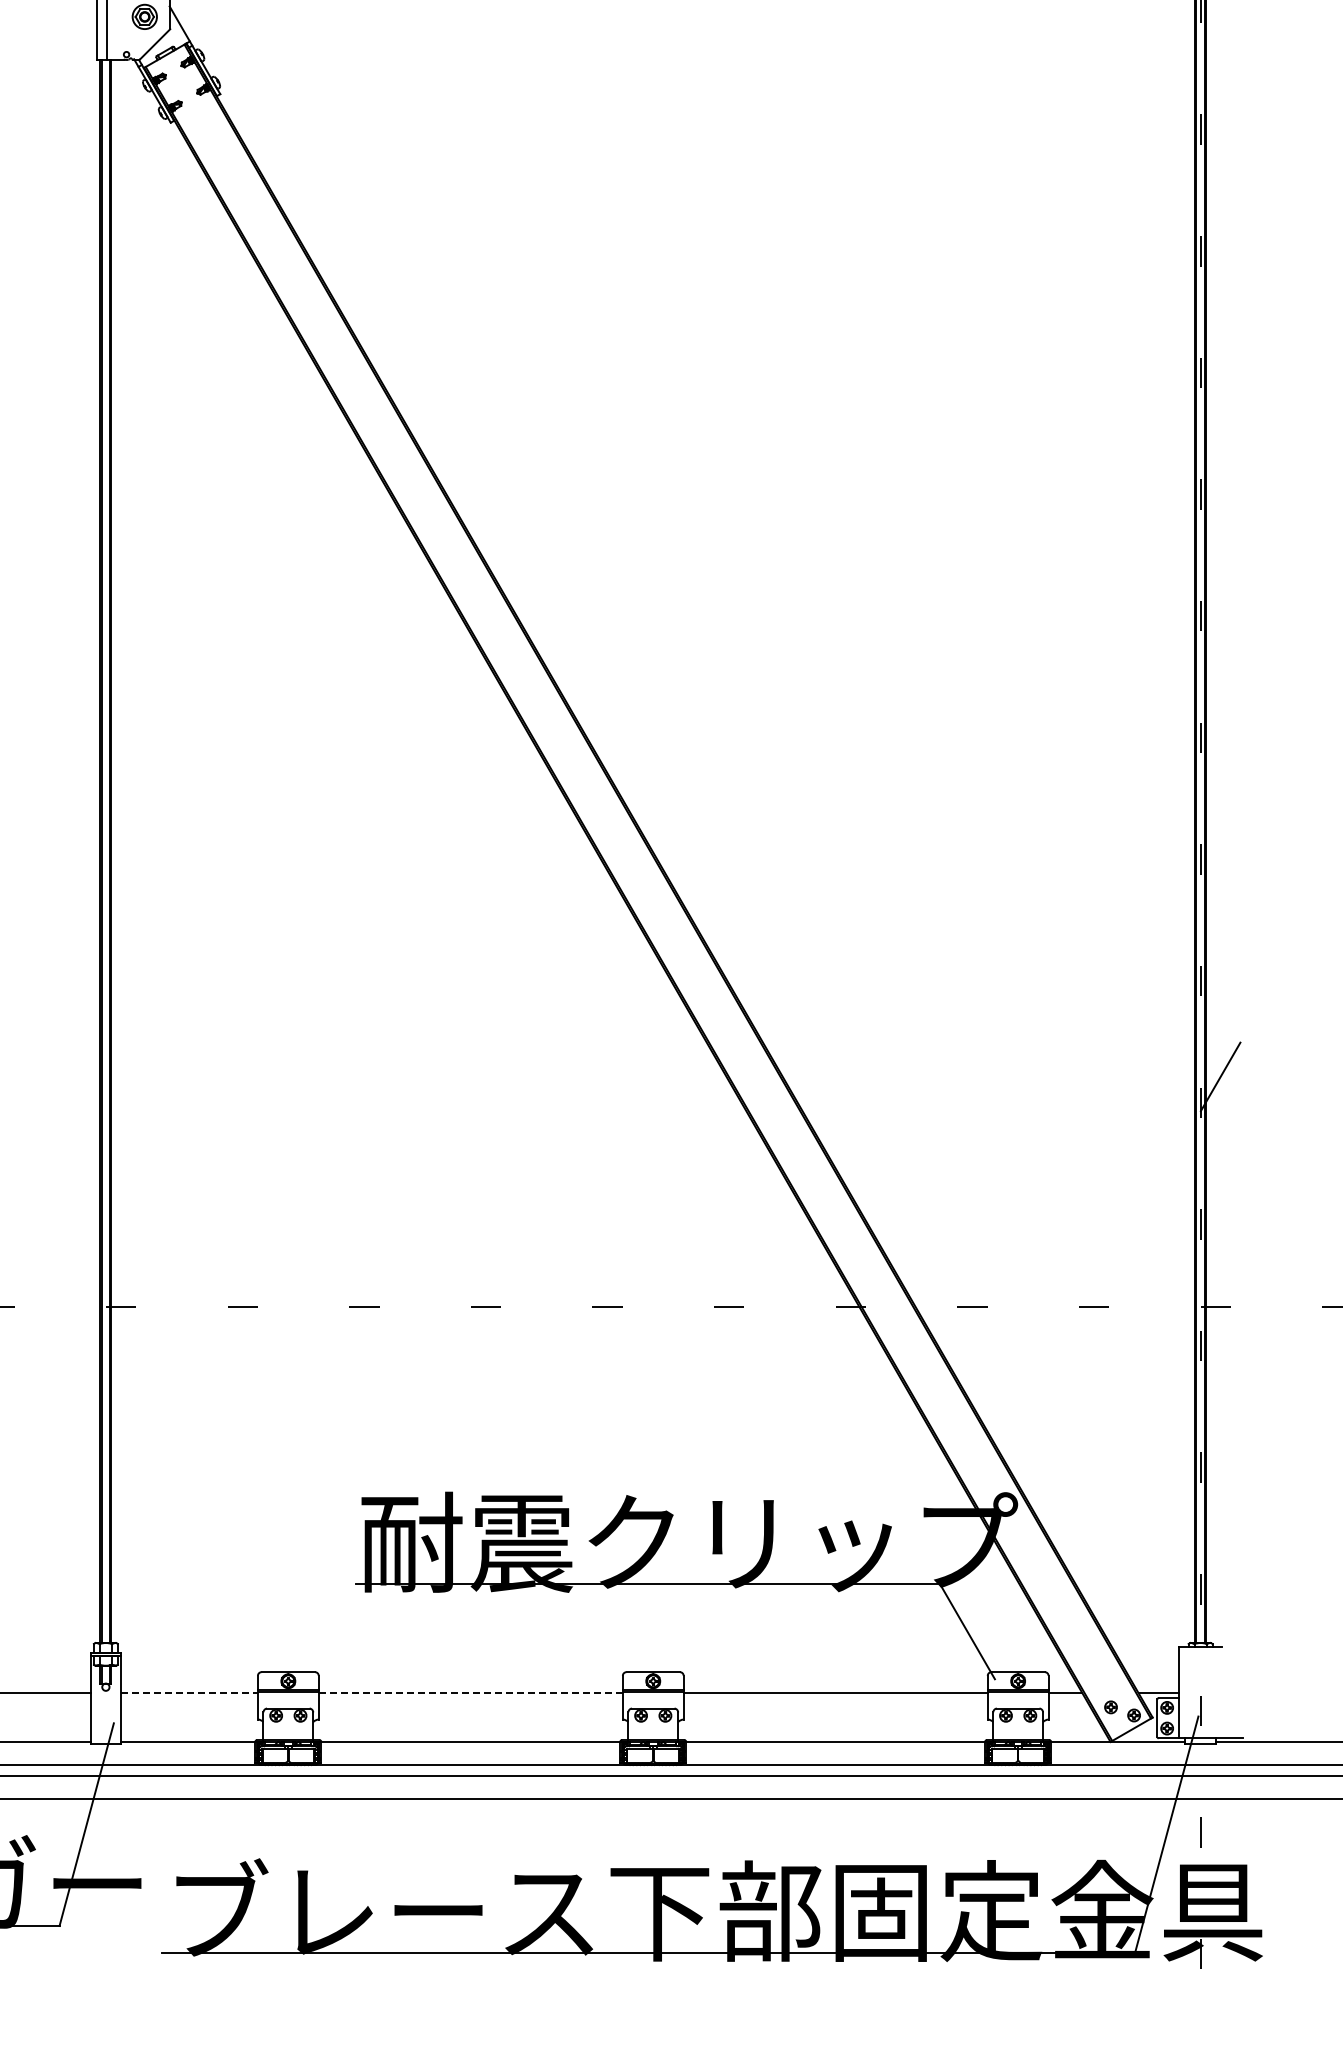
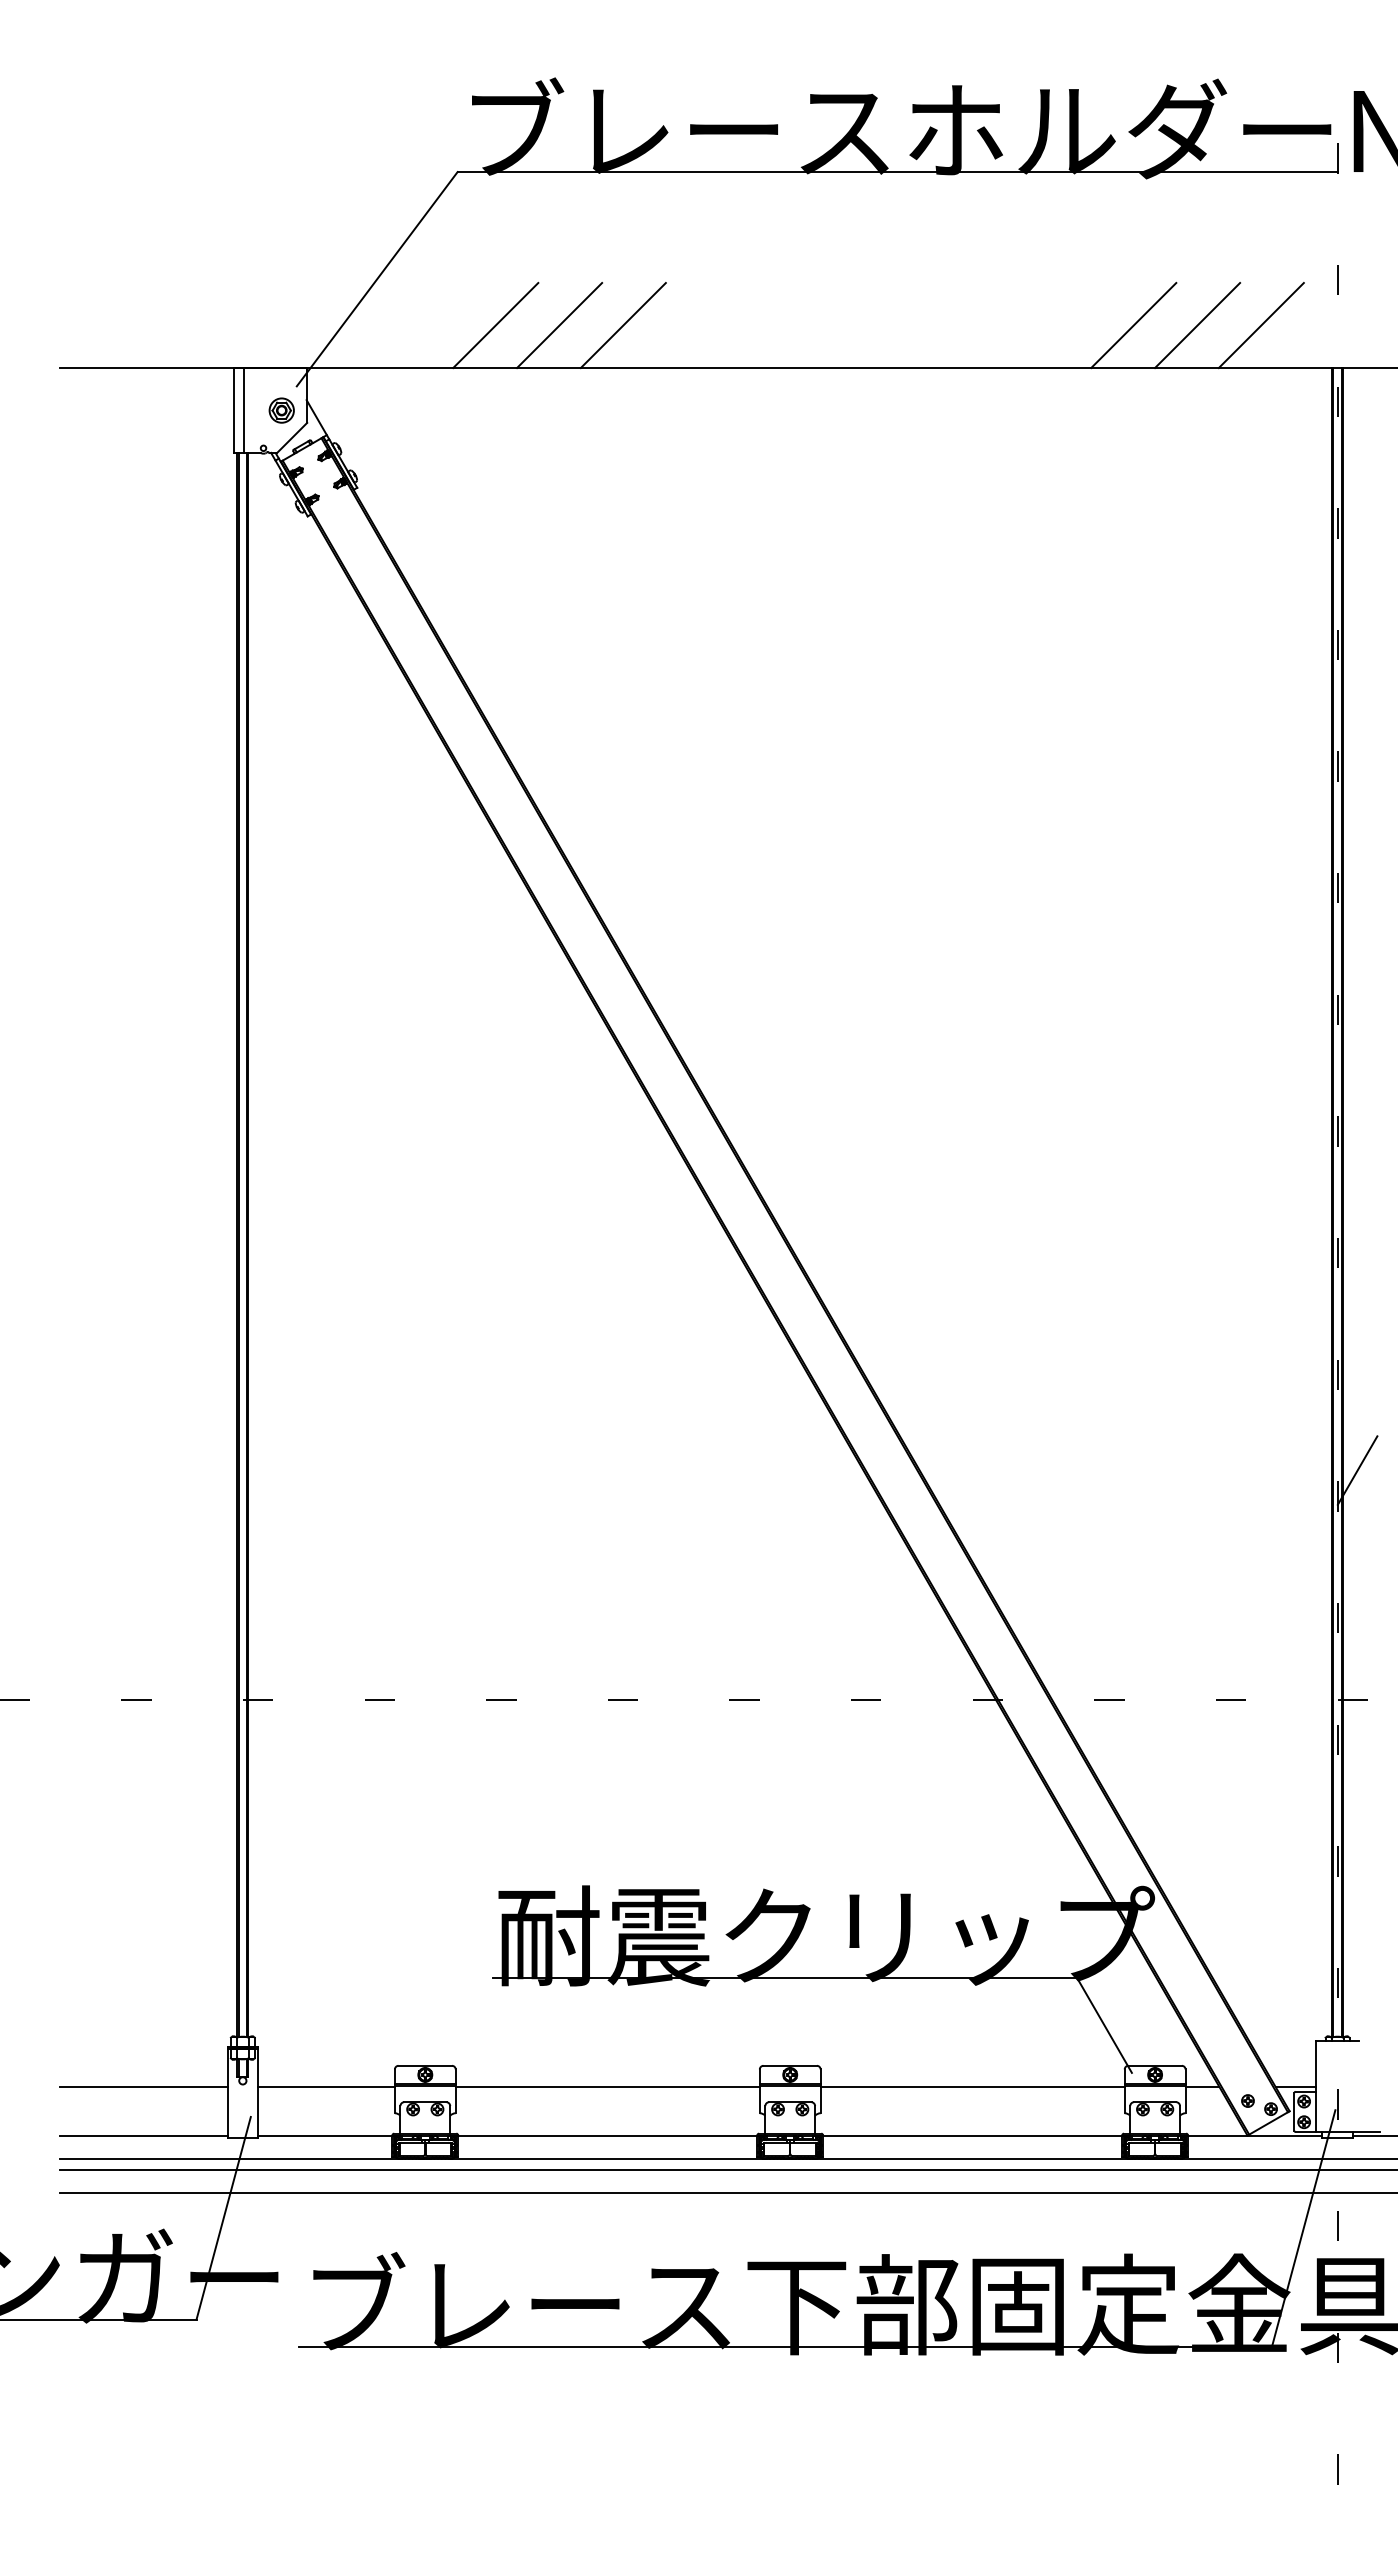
line: (189, 1692) -> (326, 2086), dashed -> solid
line: (471, 1692) -> (608, 2086), dashed -> solid

